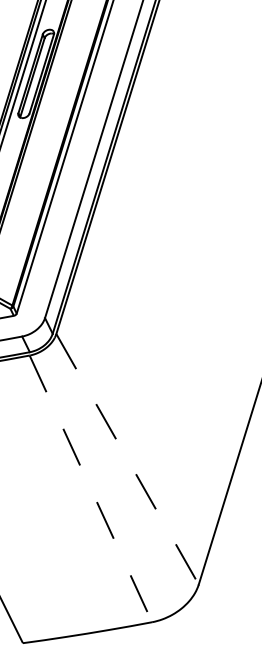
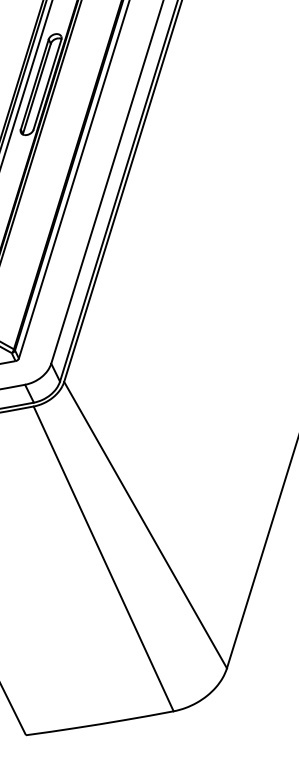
line: (127, 459) -> (145, 525), dashed -> solid
line: (90, 488) -> (103, 558), dashed -> solid

